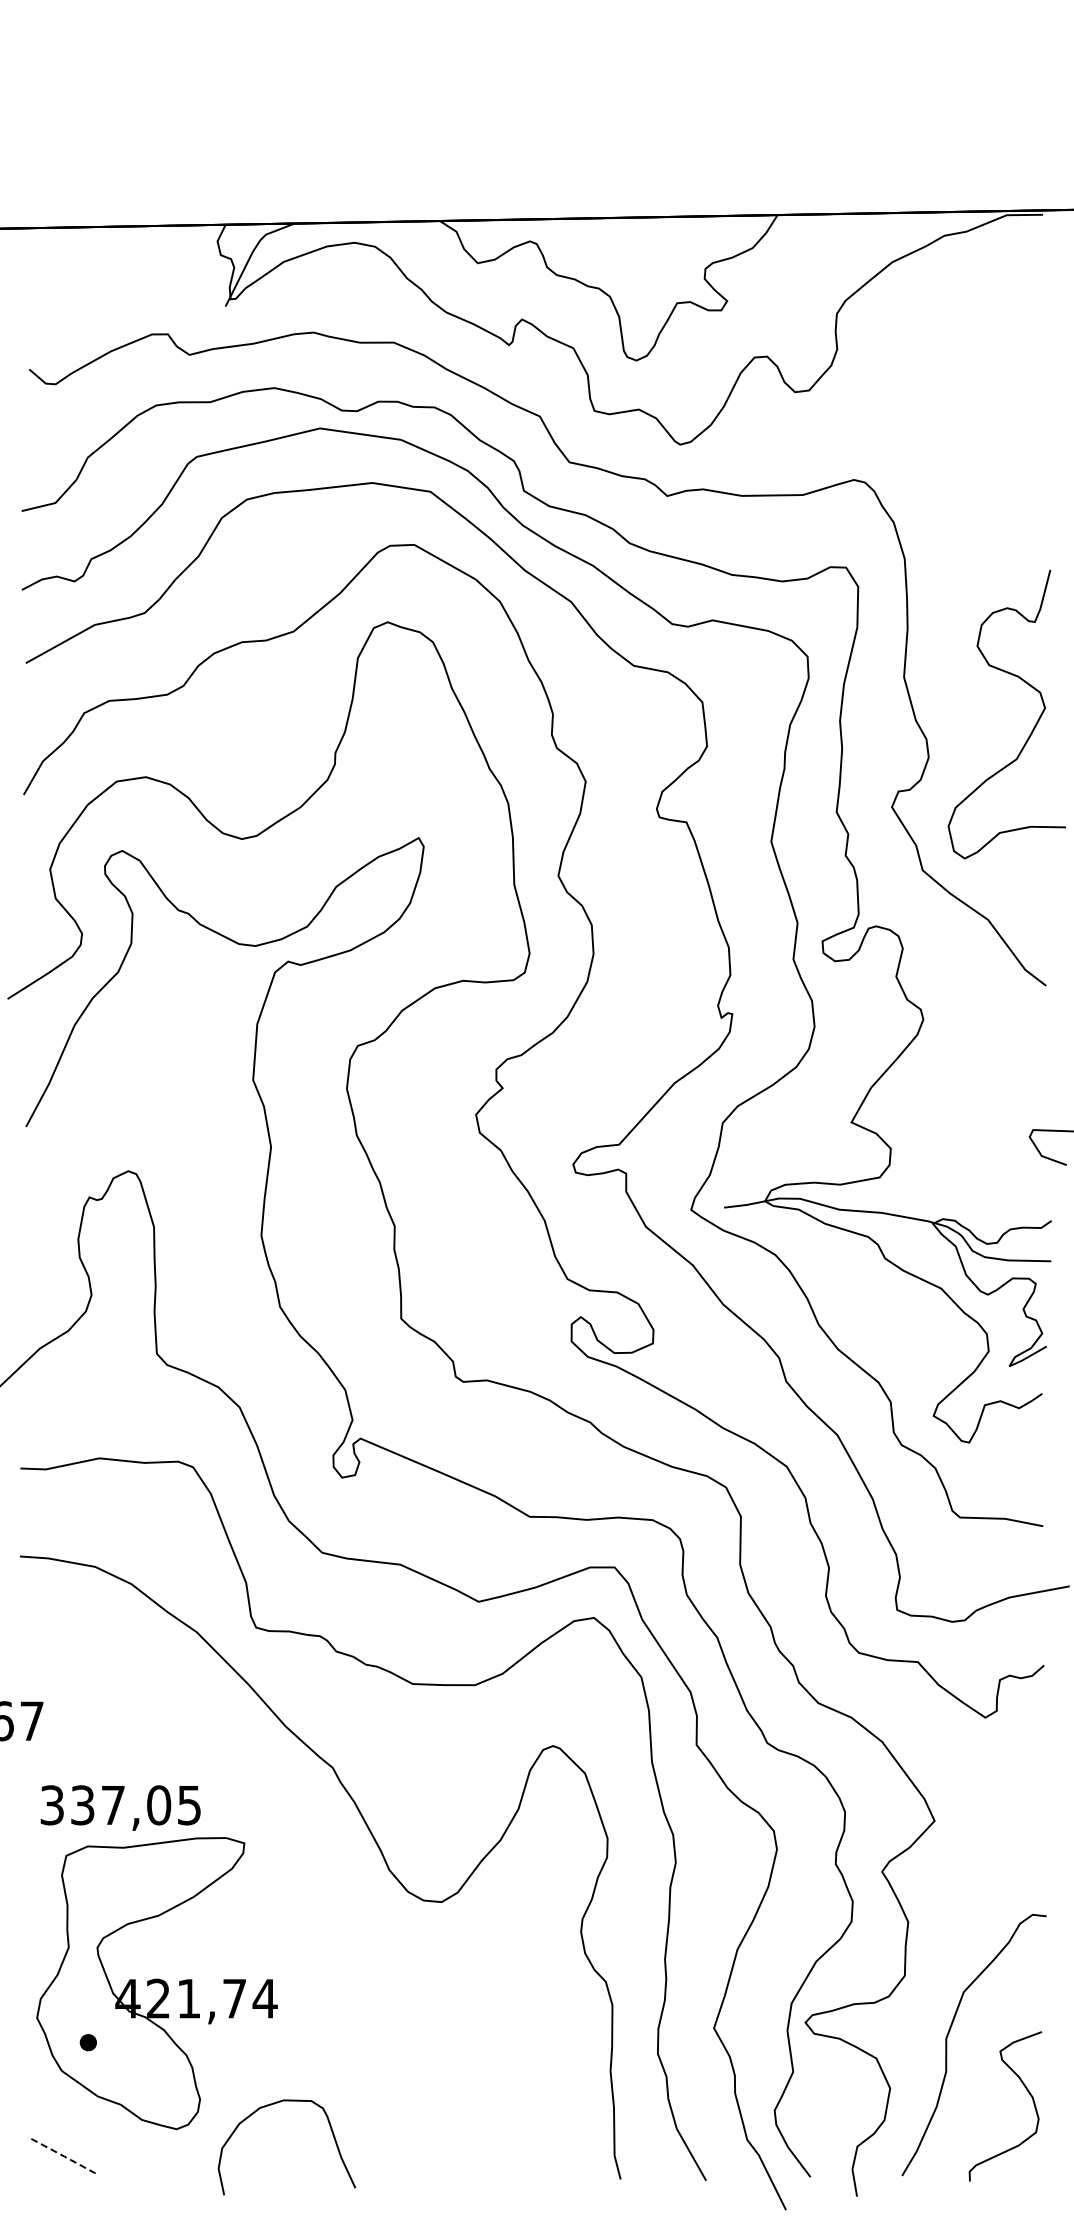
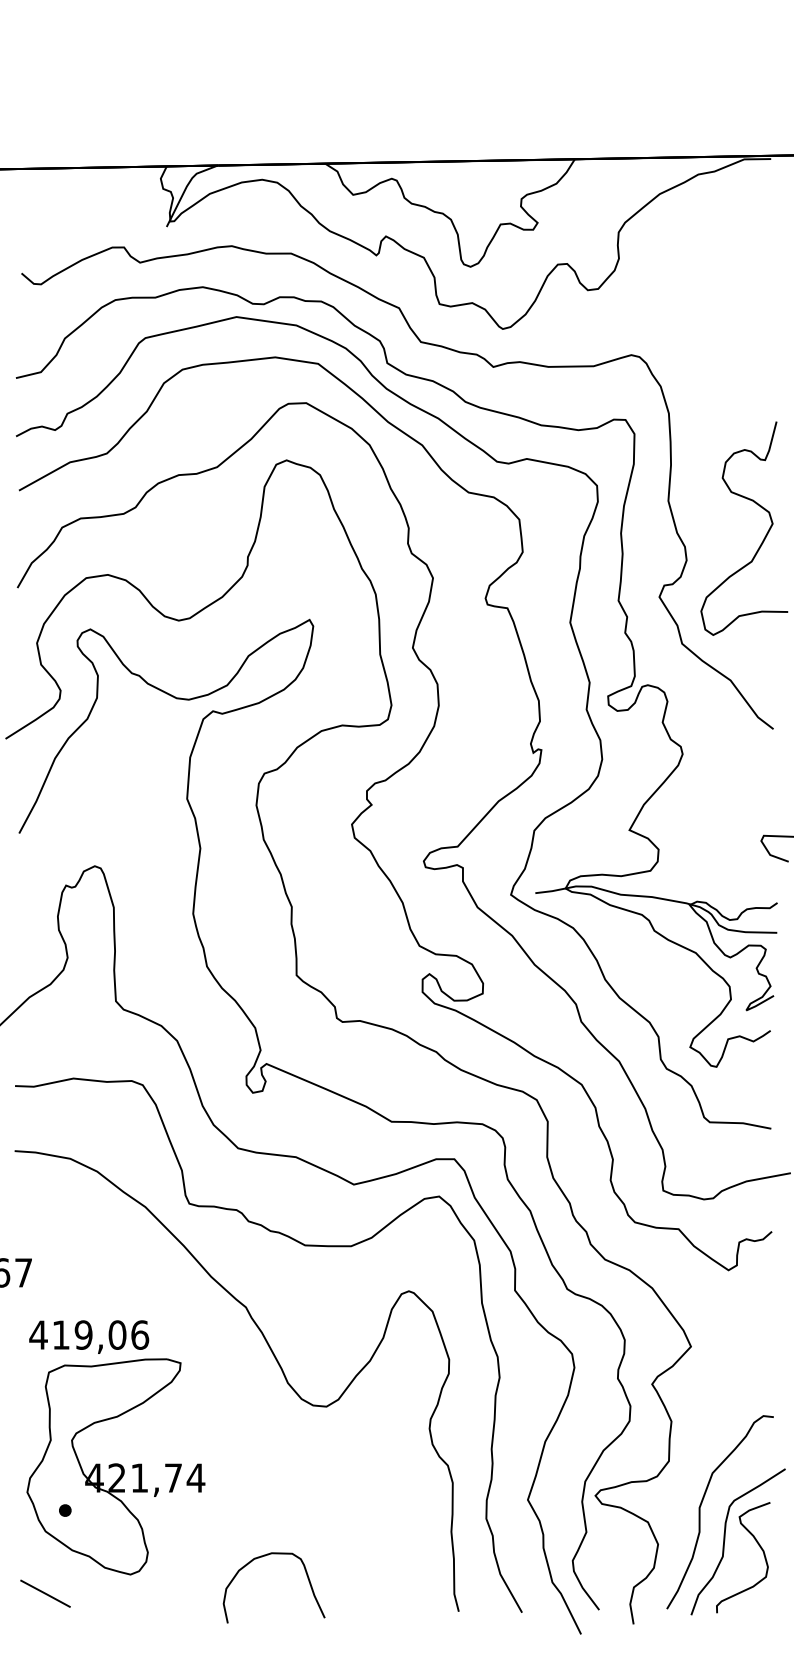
text: (120, 1805) -> (89, 1335), 337,05 -> 419,06
curve: (980, 2085) -> (724, 1542), added
curve: (271, 2105) -> (262, 1557), moved
line: (61, 2155) -> (45, 1594), dashed -> solid

